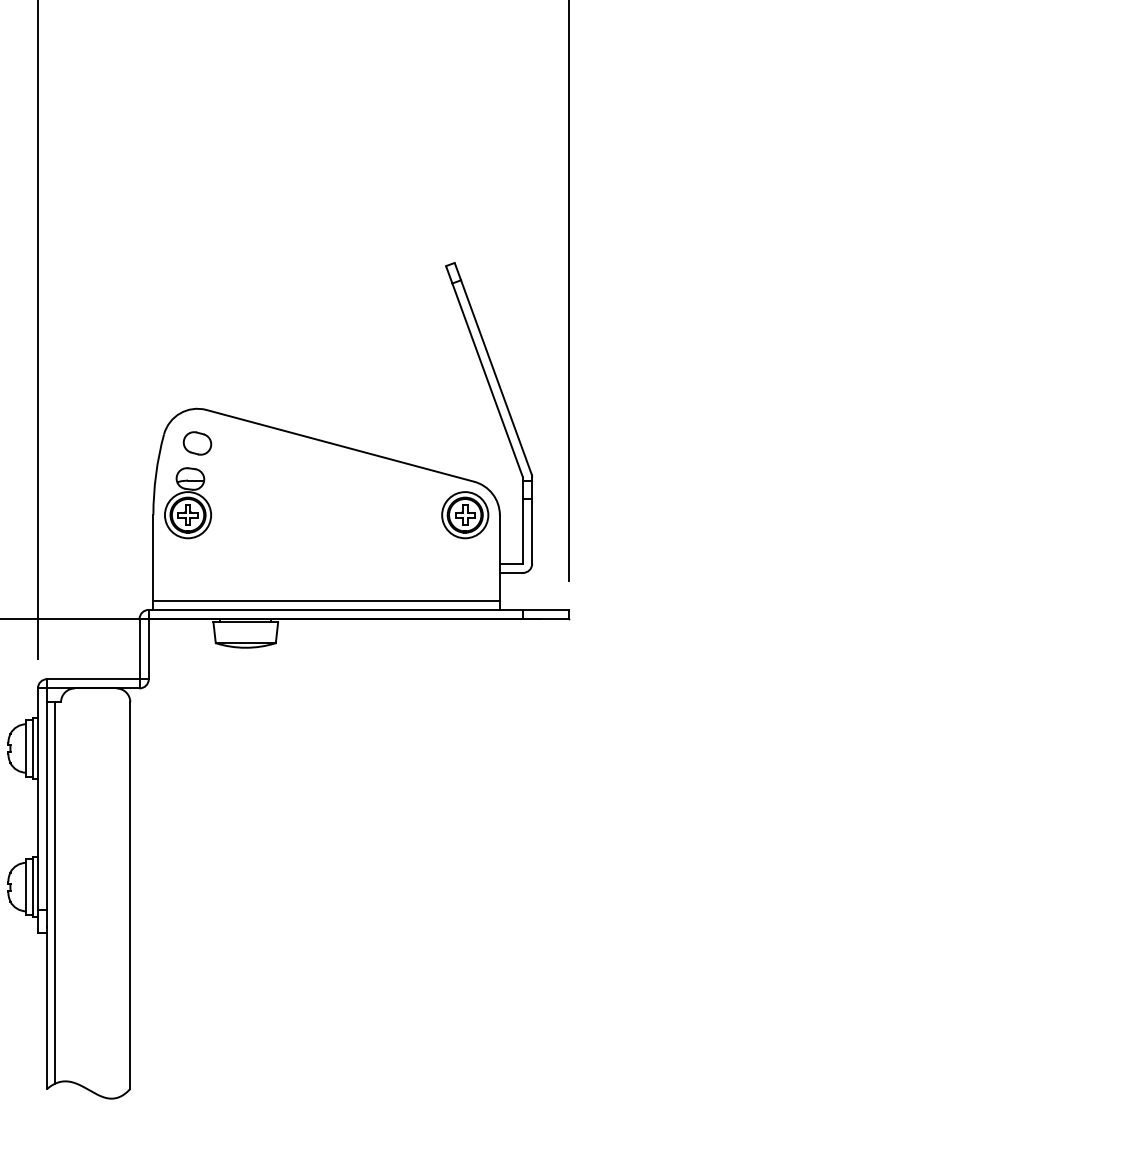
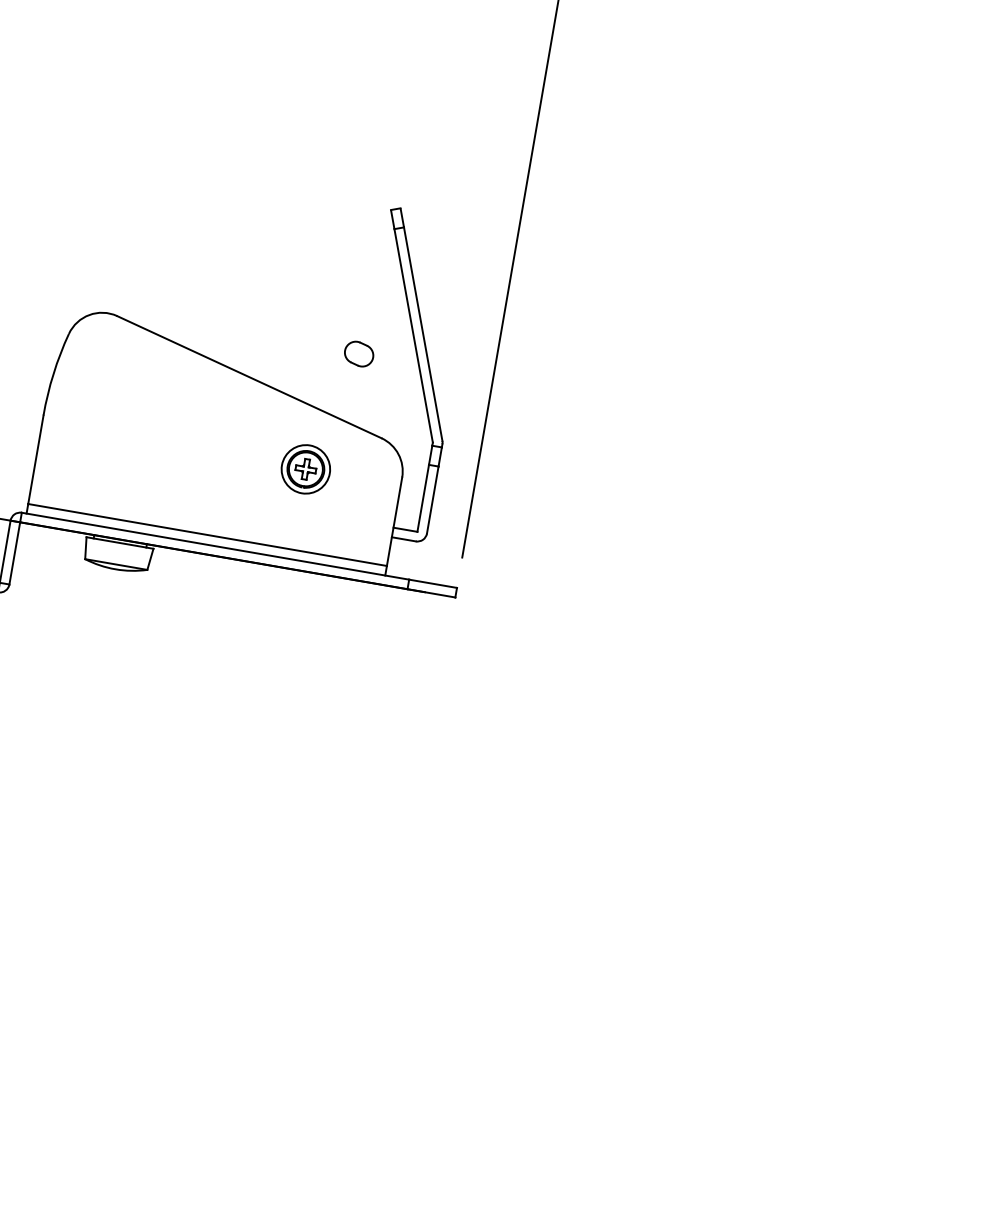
part: (197, 443) -> (359, 354), moved
part: (187, 503) -> (80, 409), removed
part: (465, 515) -> (306, 469), moved

